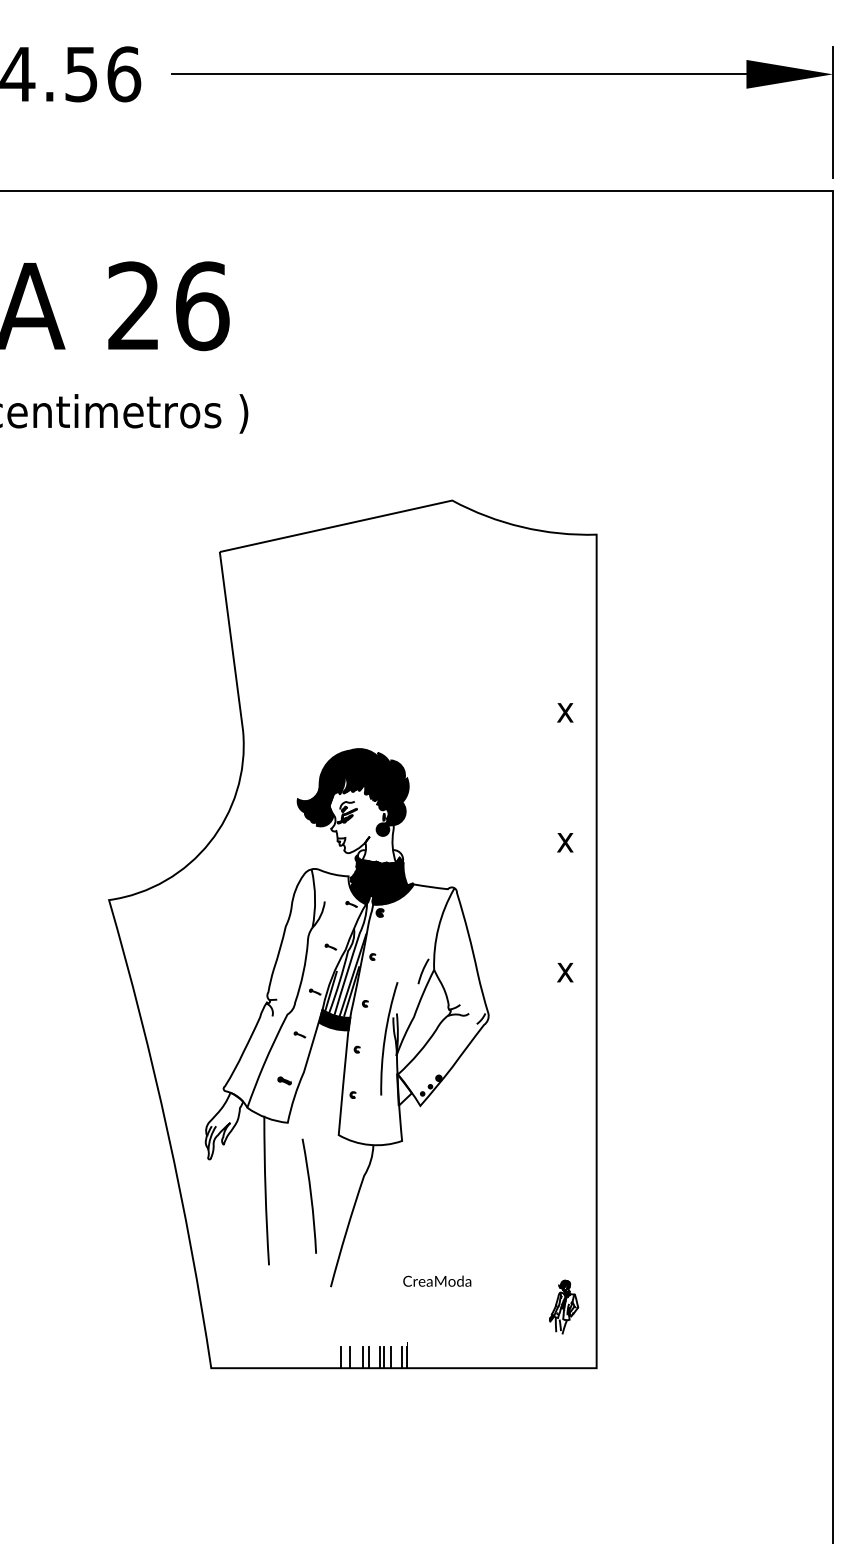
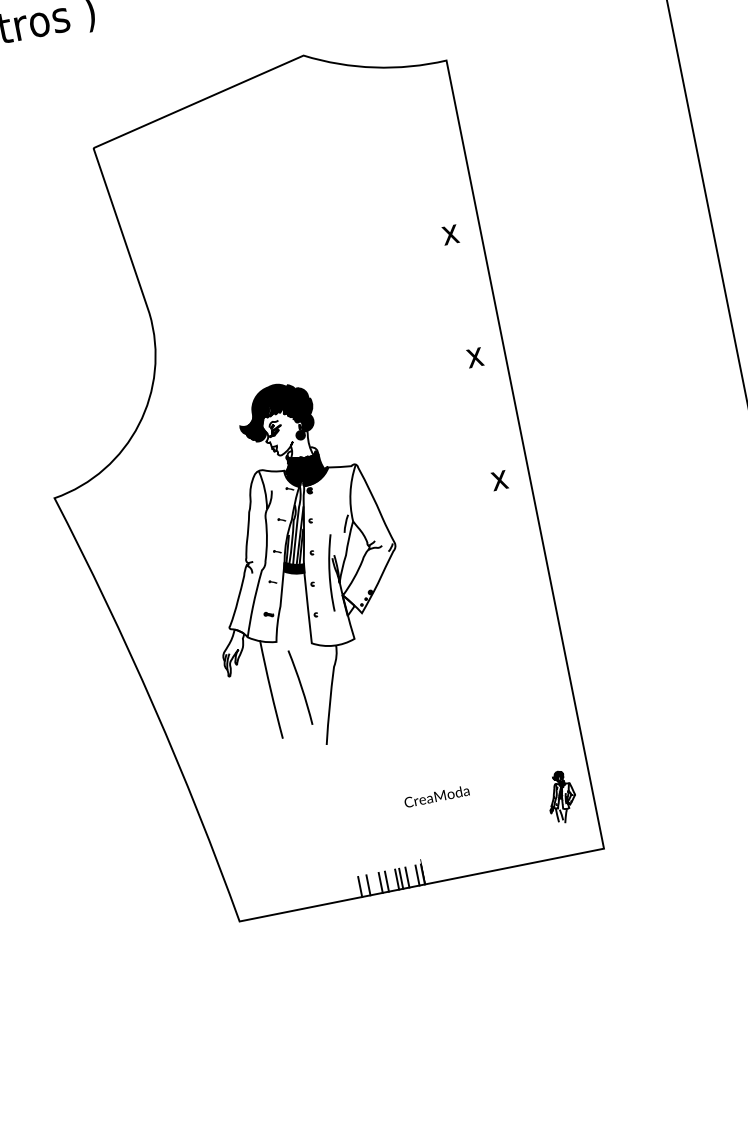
part: (346, 1017) -> (301, 564), size x0.7

